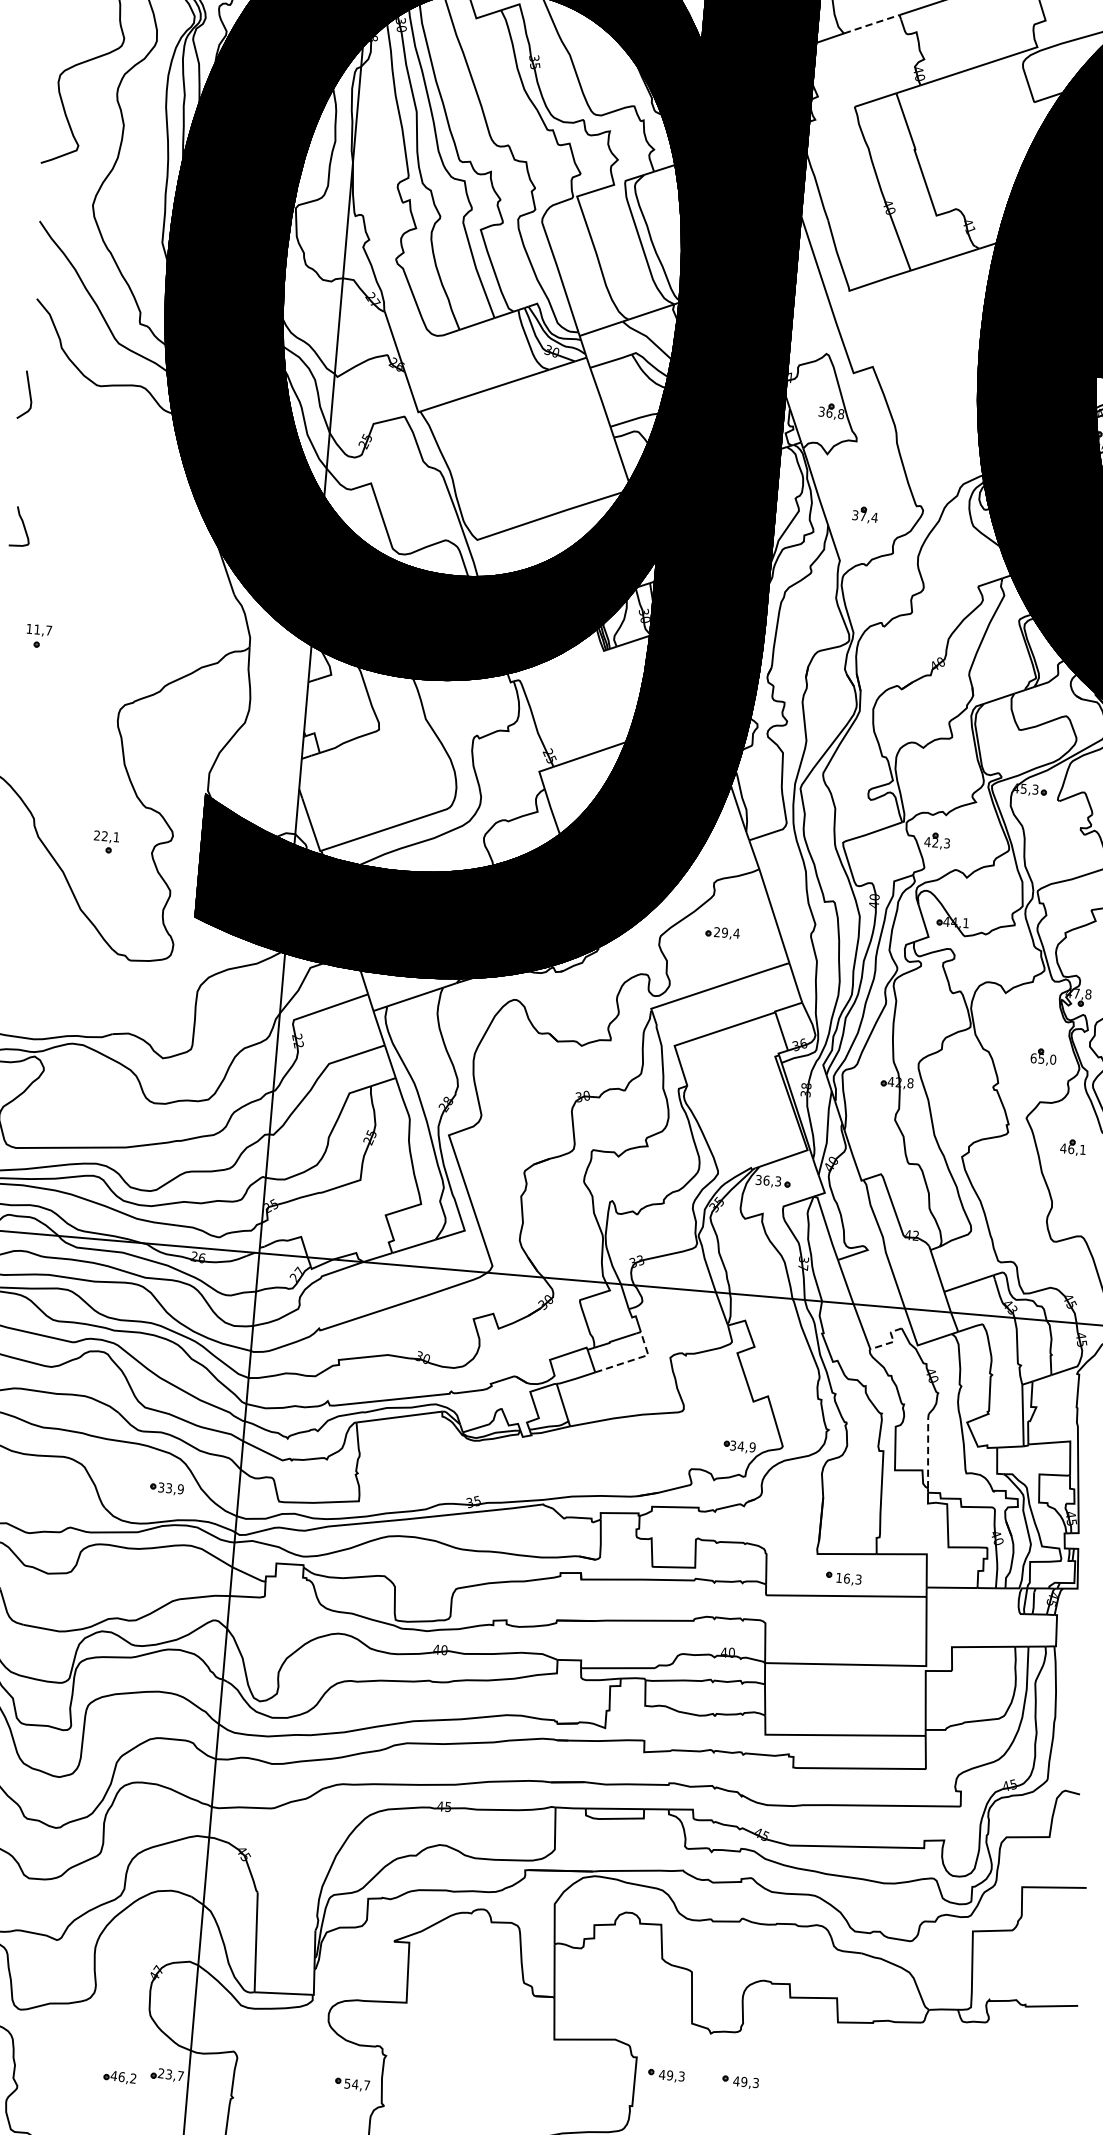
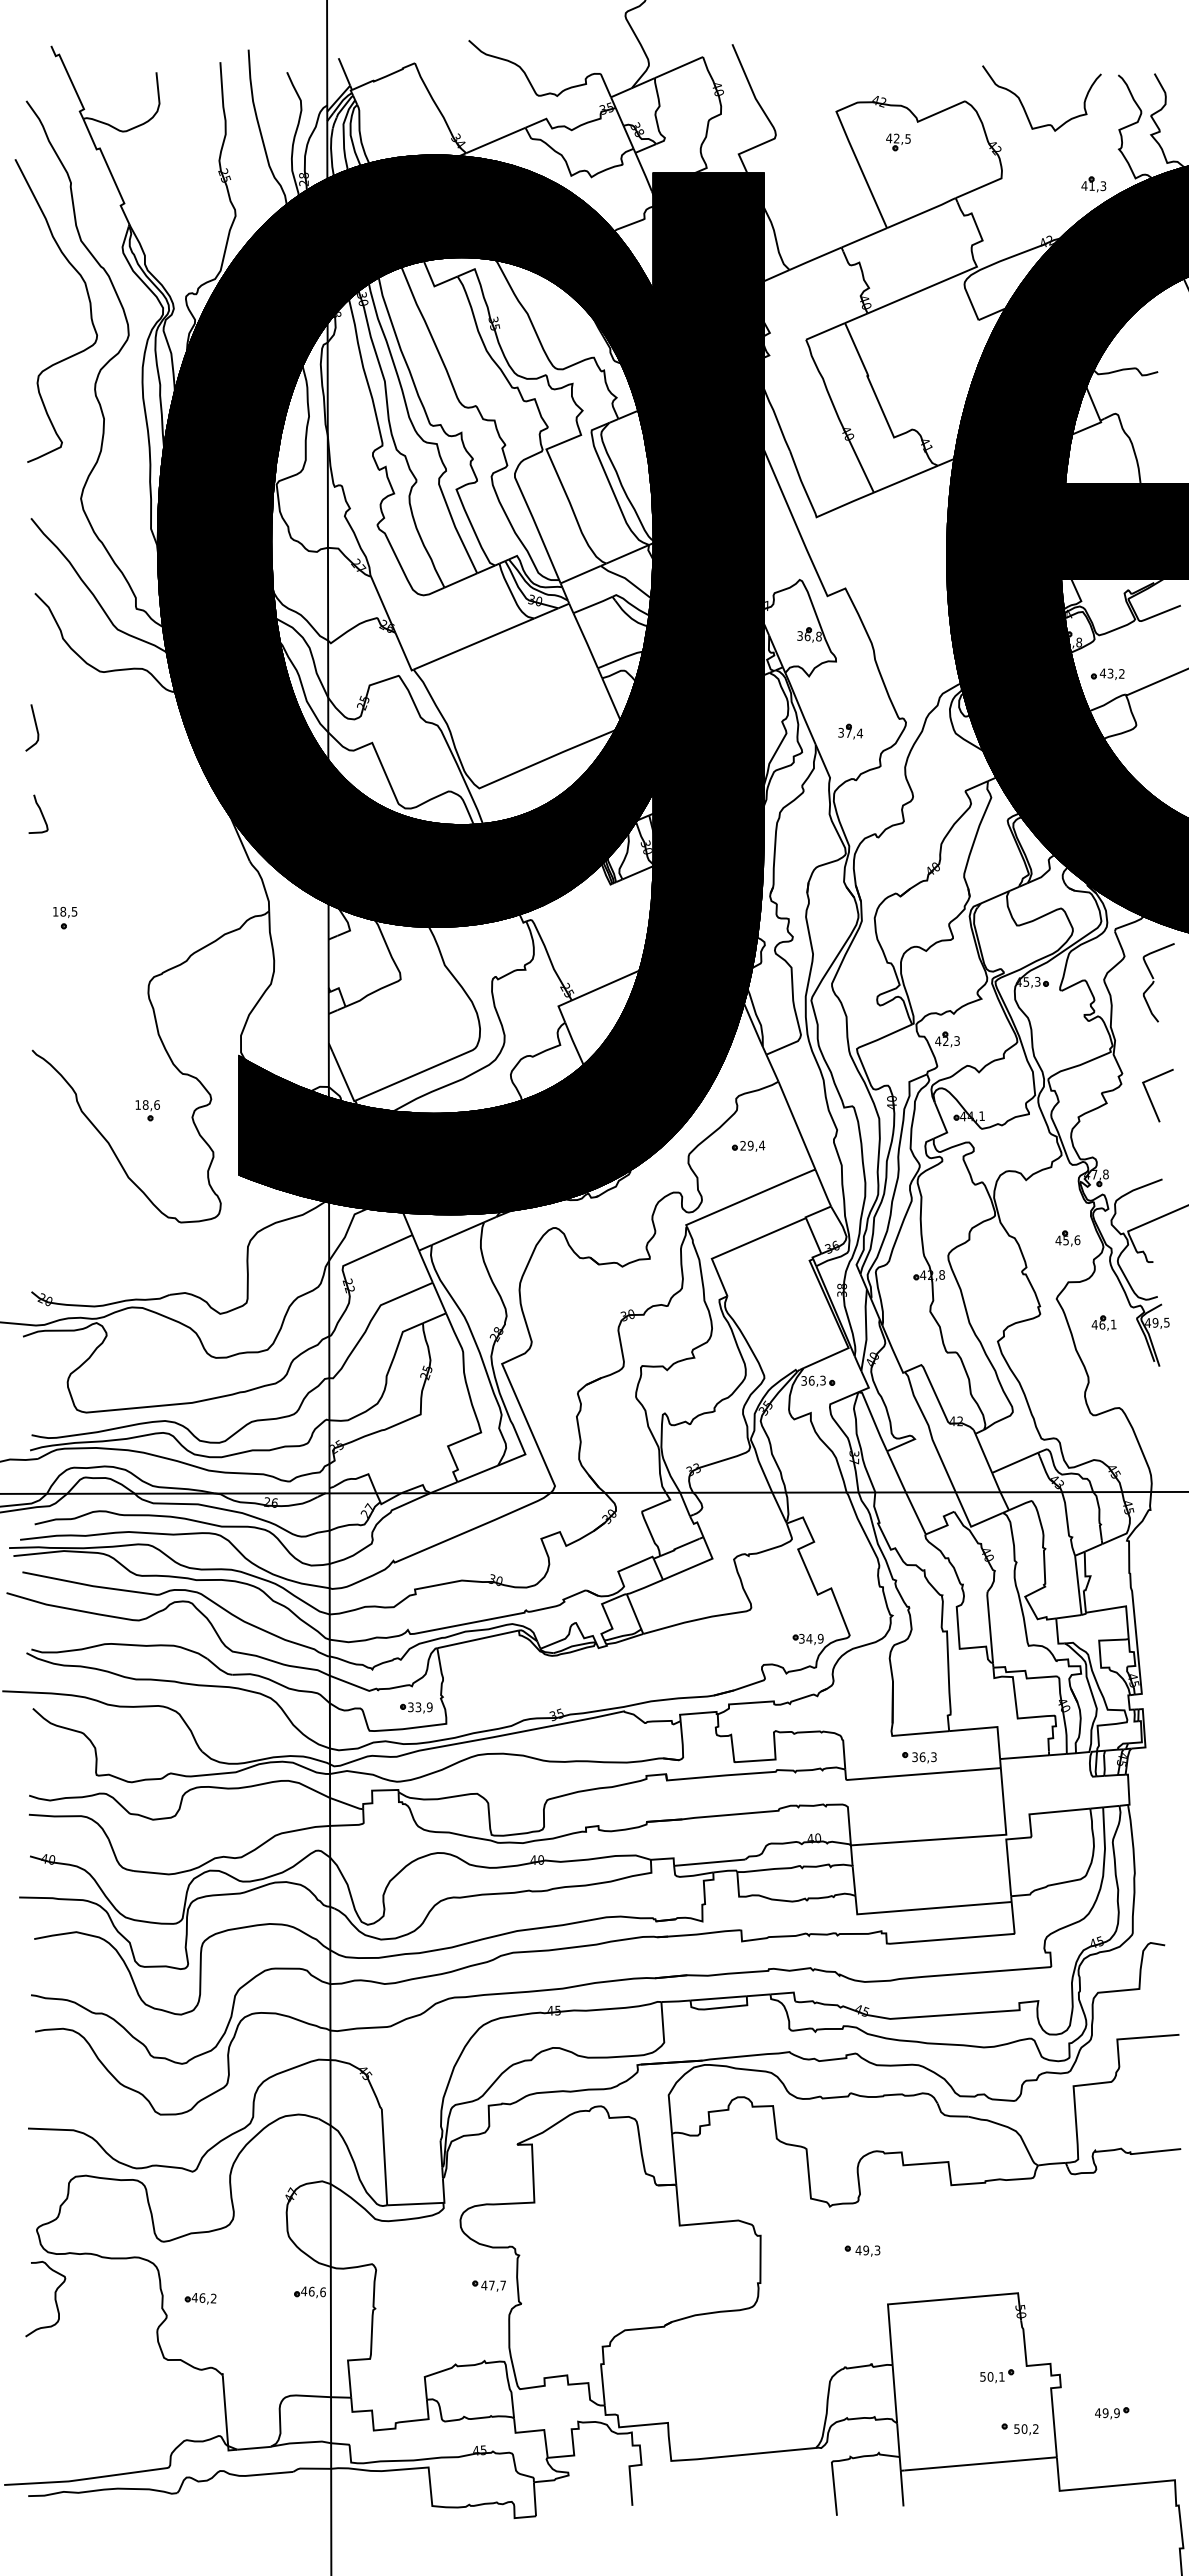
line: (871, 24) -> (815, 258), dashed -> solid
line: (29, 394) -> (35, 727), moved
text: (42, 629) -> (68, 911), 11,7 -> 18,5
text: (106, 835) -> (147, 1104), 22,1 -> 18,6
text: (1042, 1059) -> (1067, 1240), 65,0 -> 45,6
line: (893, 1342) -> (947, 1525), dashed -> solid
line: (634, 1359) -> (699, 1564), dashed -> solid
line: (927, 1449) -> (989, 1626), dashed -> solid
part: (167, 1488) -> (416, 1707), moved
text: (838, 1578) -> (914, 1757), 16,3 -> 36,3
text: (170, 2074) -> (313, 2291), 23,7 -> 46,6
part: (666, 2075) -> (790, 2250), removed
part: (119, 2077) -> (200, 2298), moved
text: (350, 2083) -> (487, 2285), 54,7 -> 47,7

